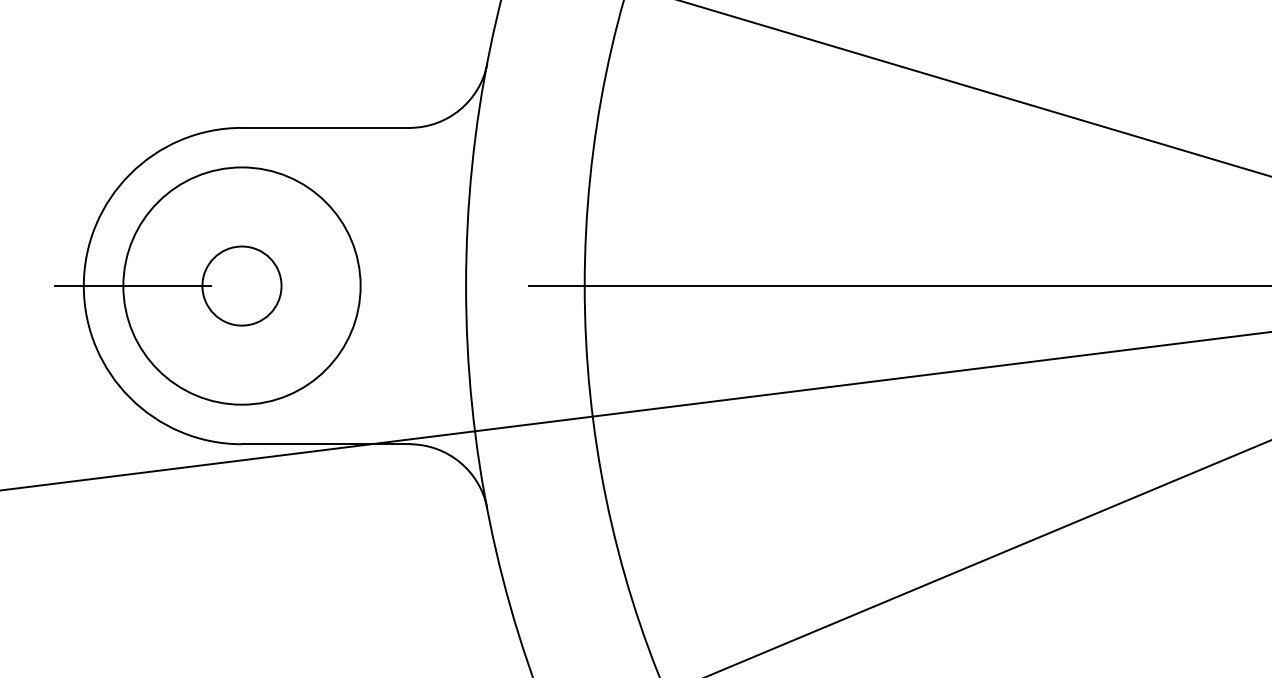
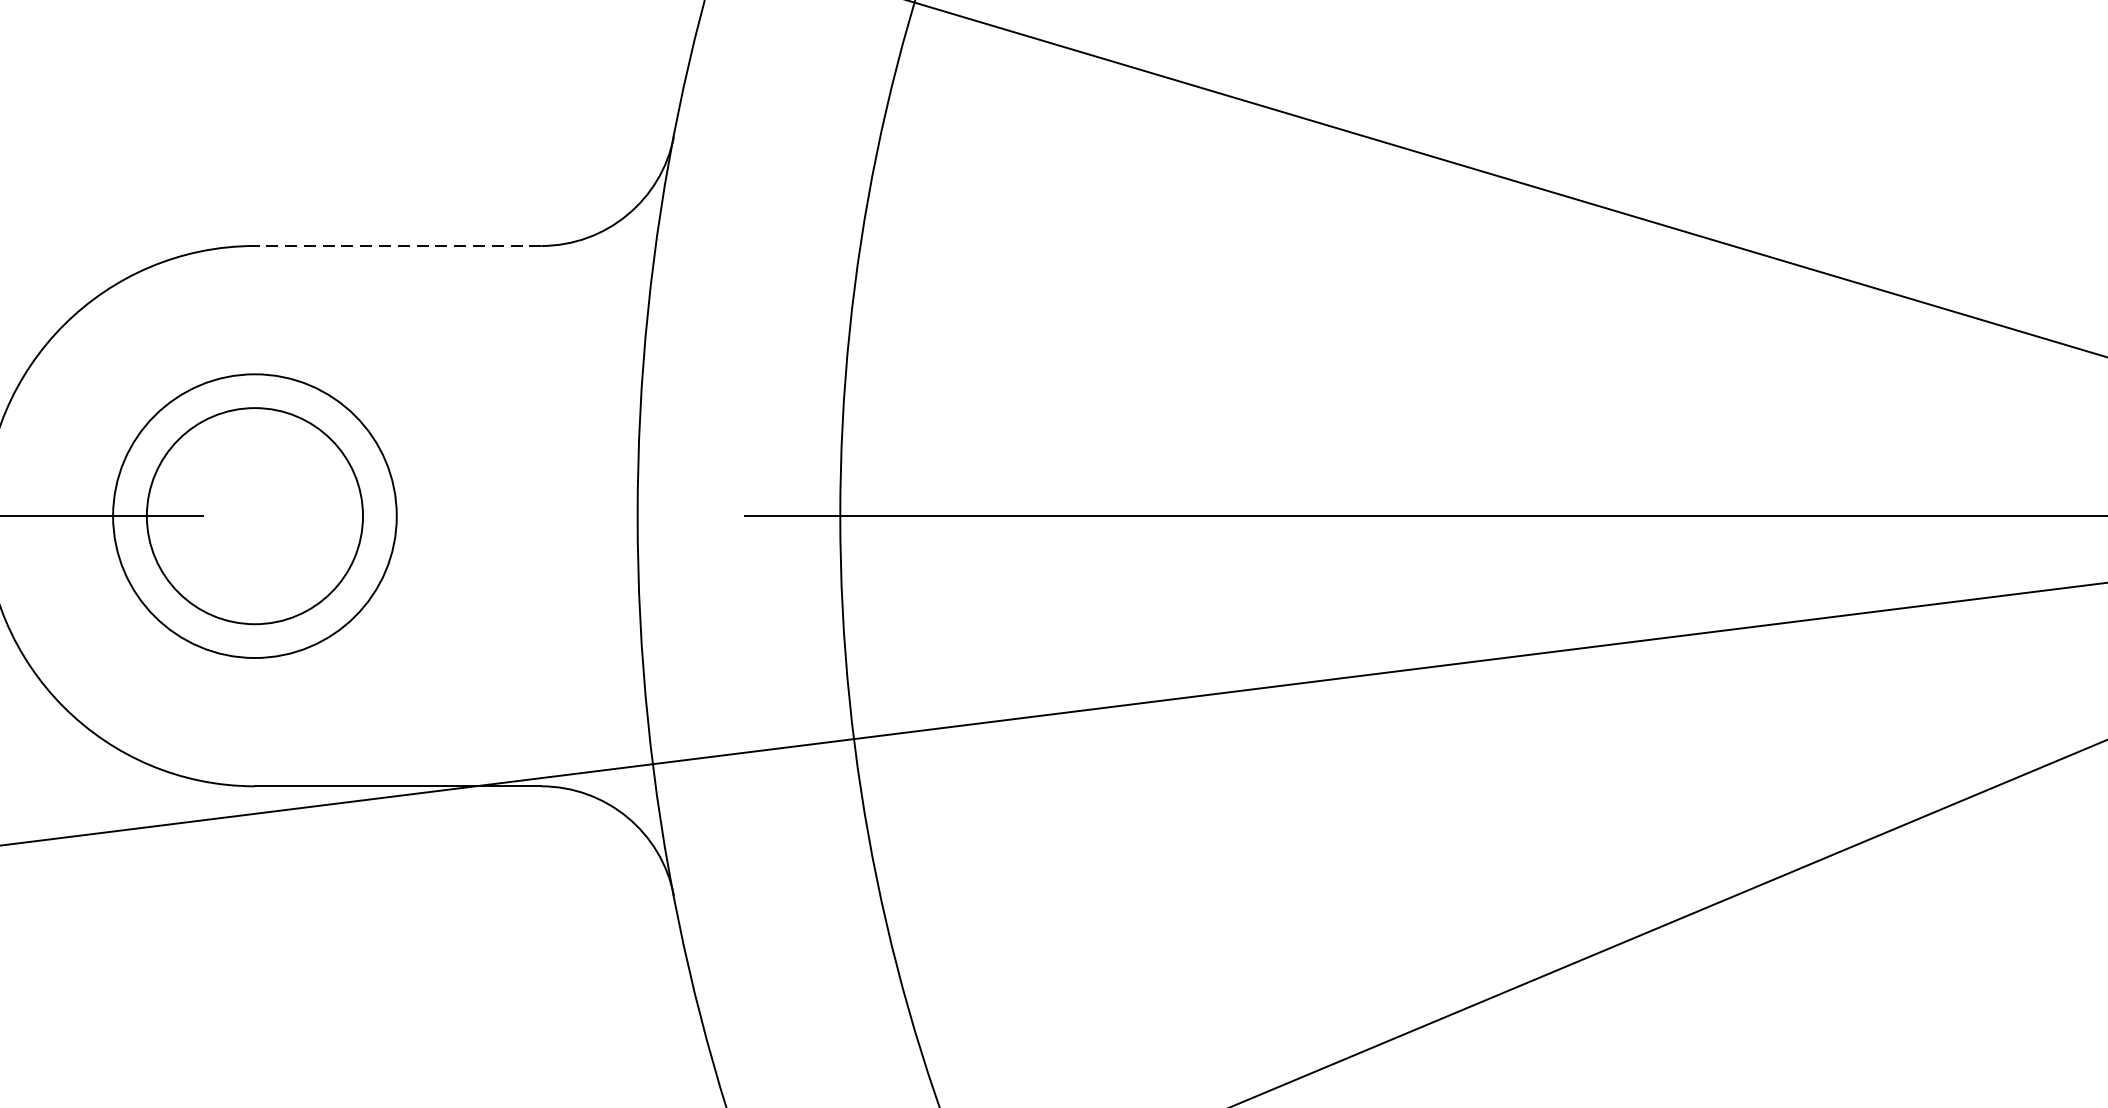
line: (325, 127) -> (397, 245), solid -> dashed
circle: (241, 285) -> (254, 515), size x0.7
circle: (241, 285) -> (254, 515), size x1.6

